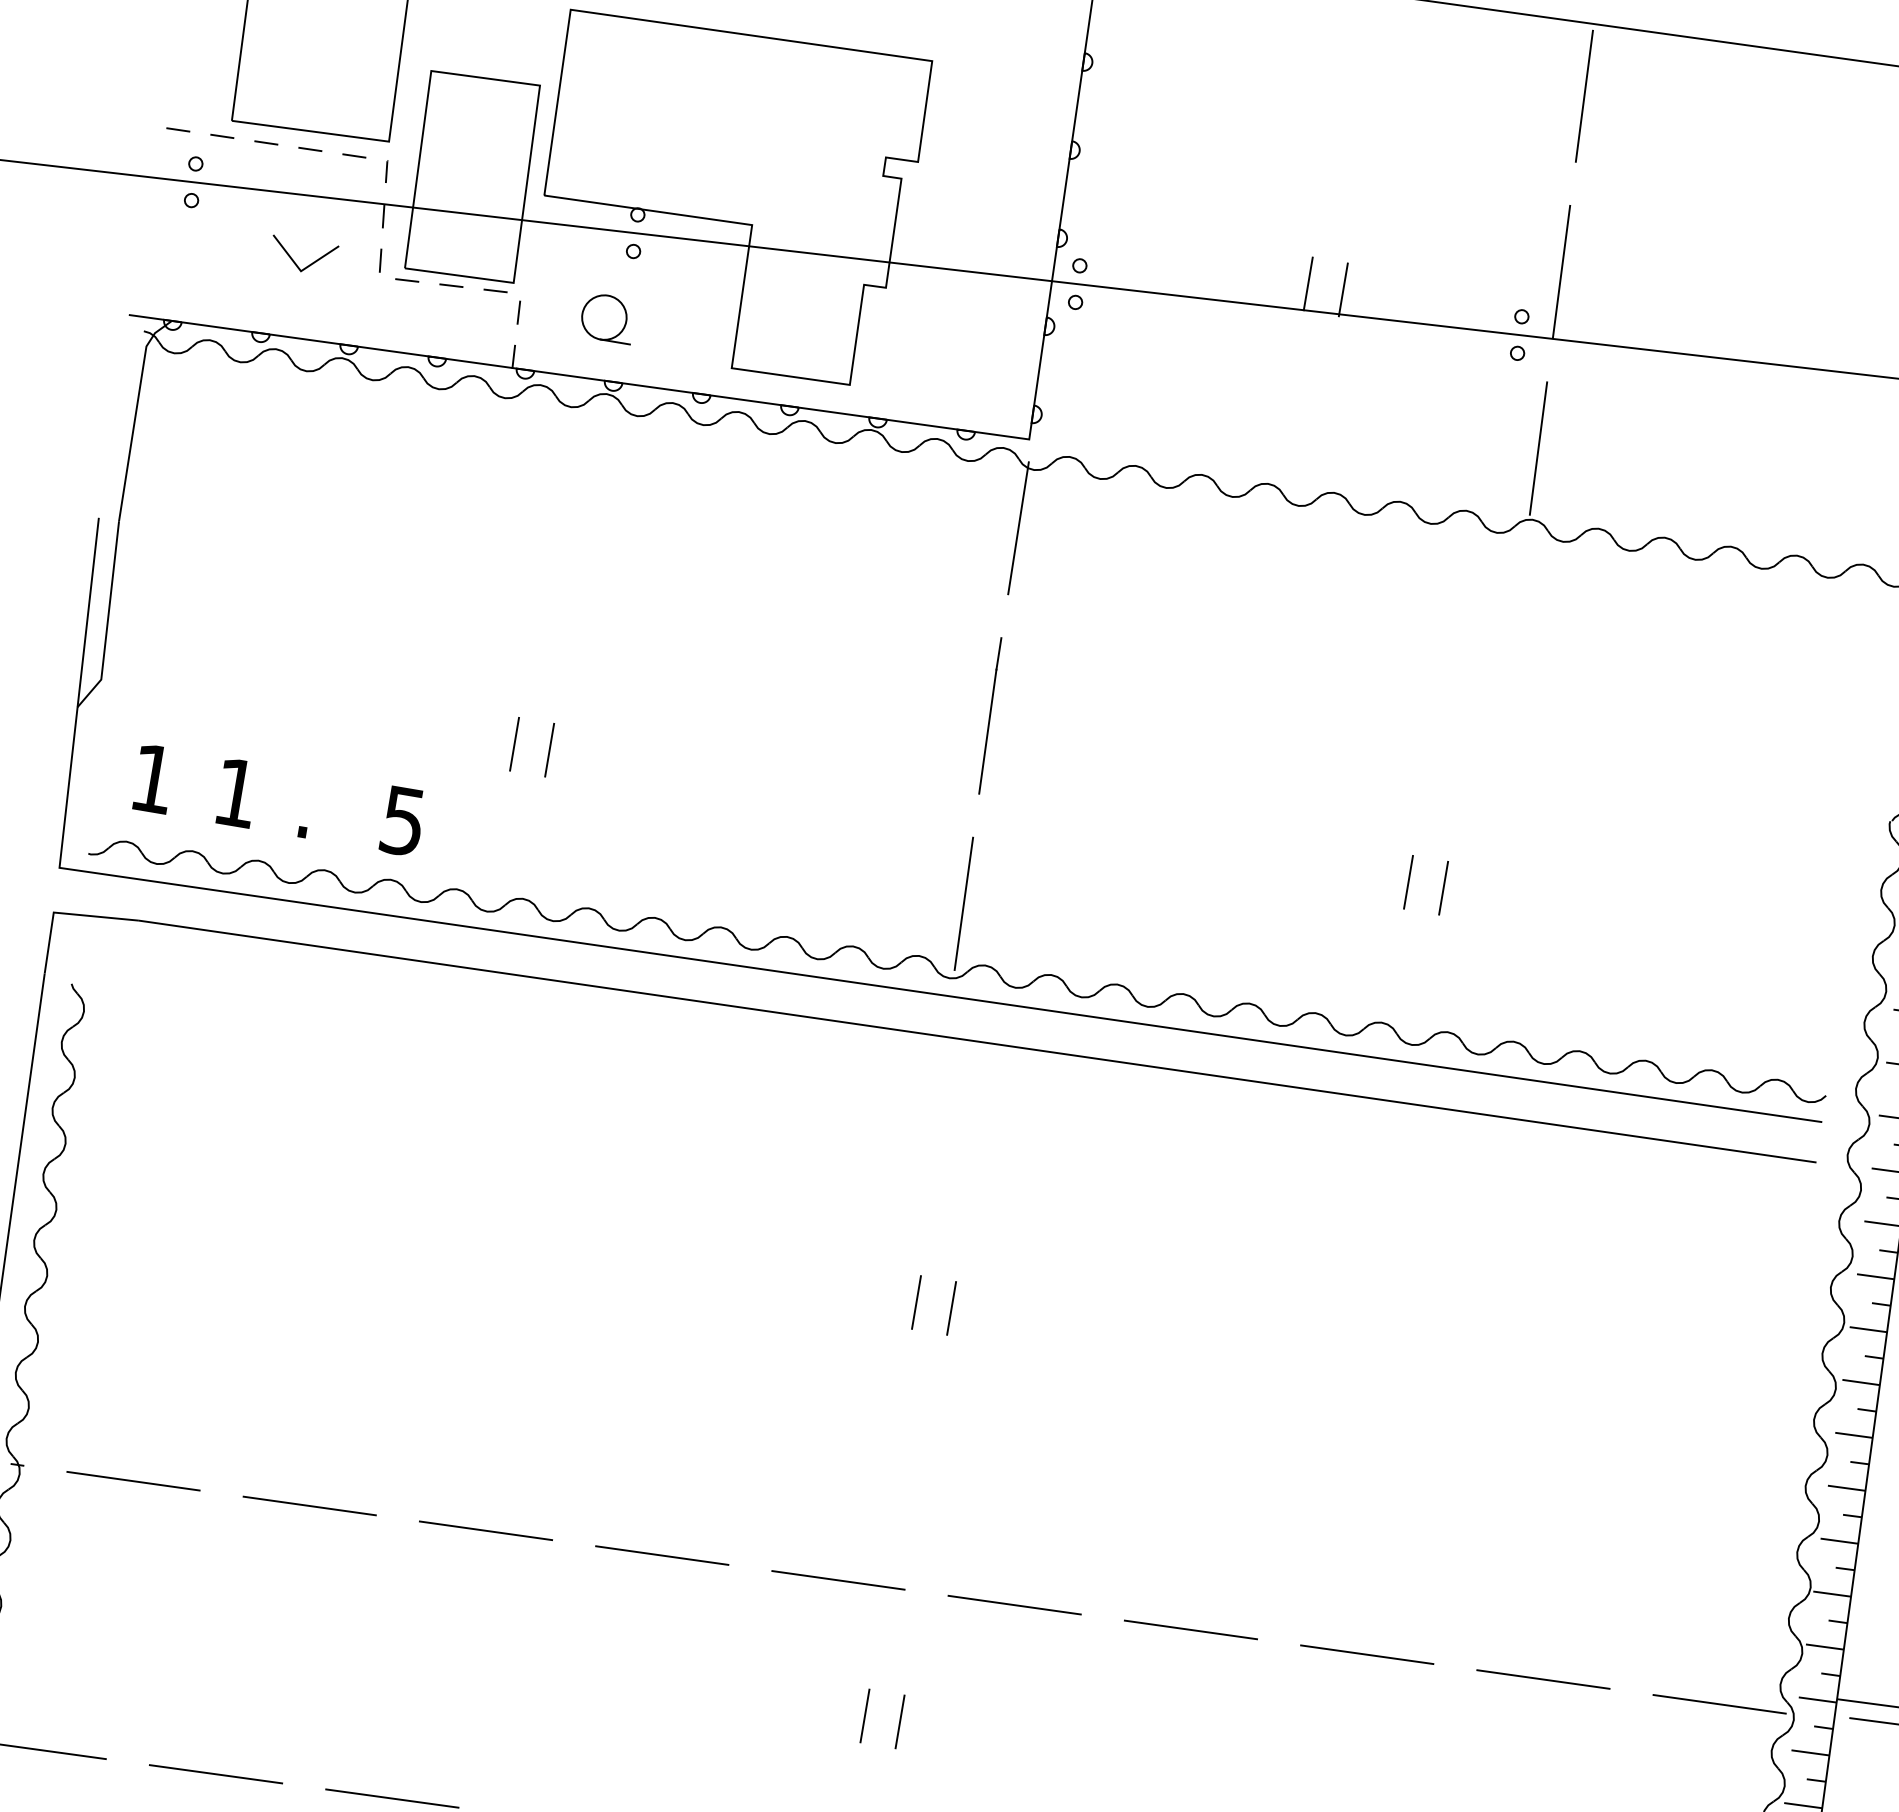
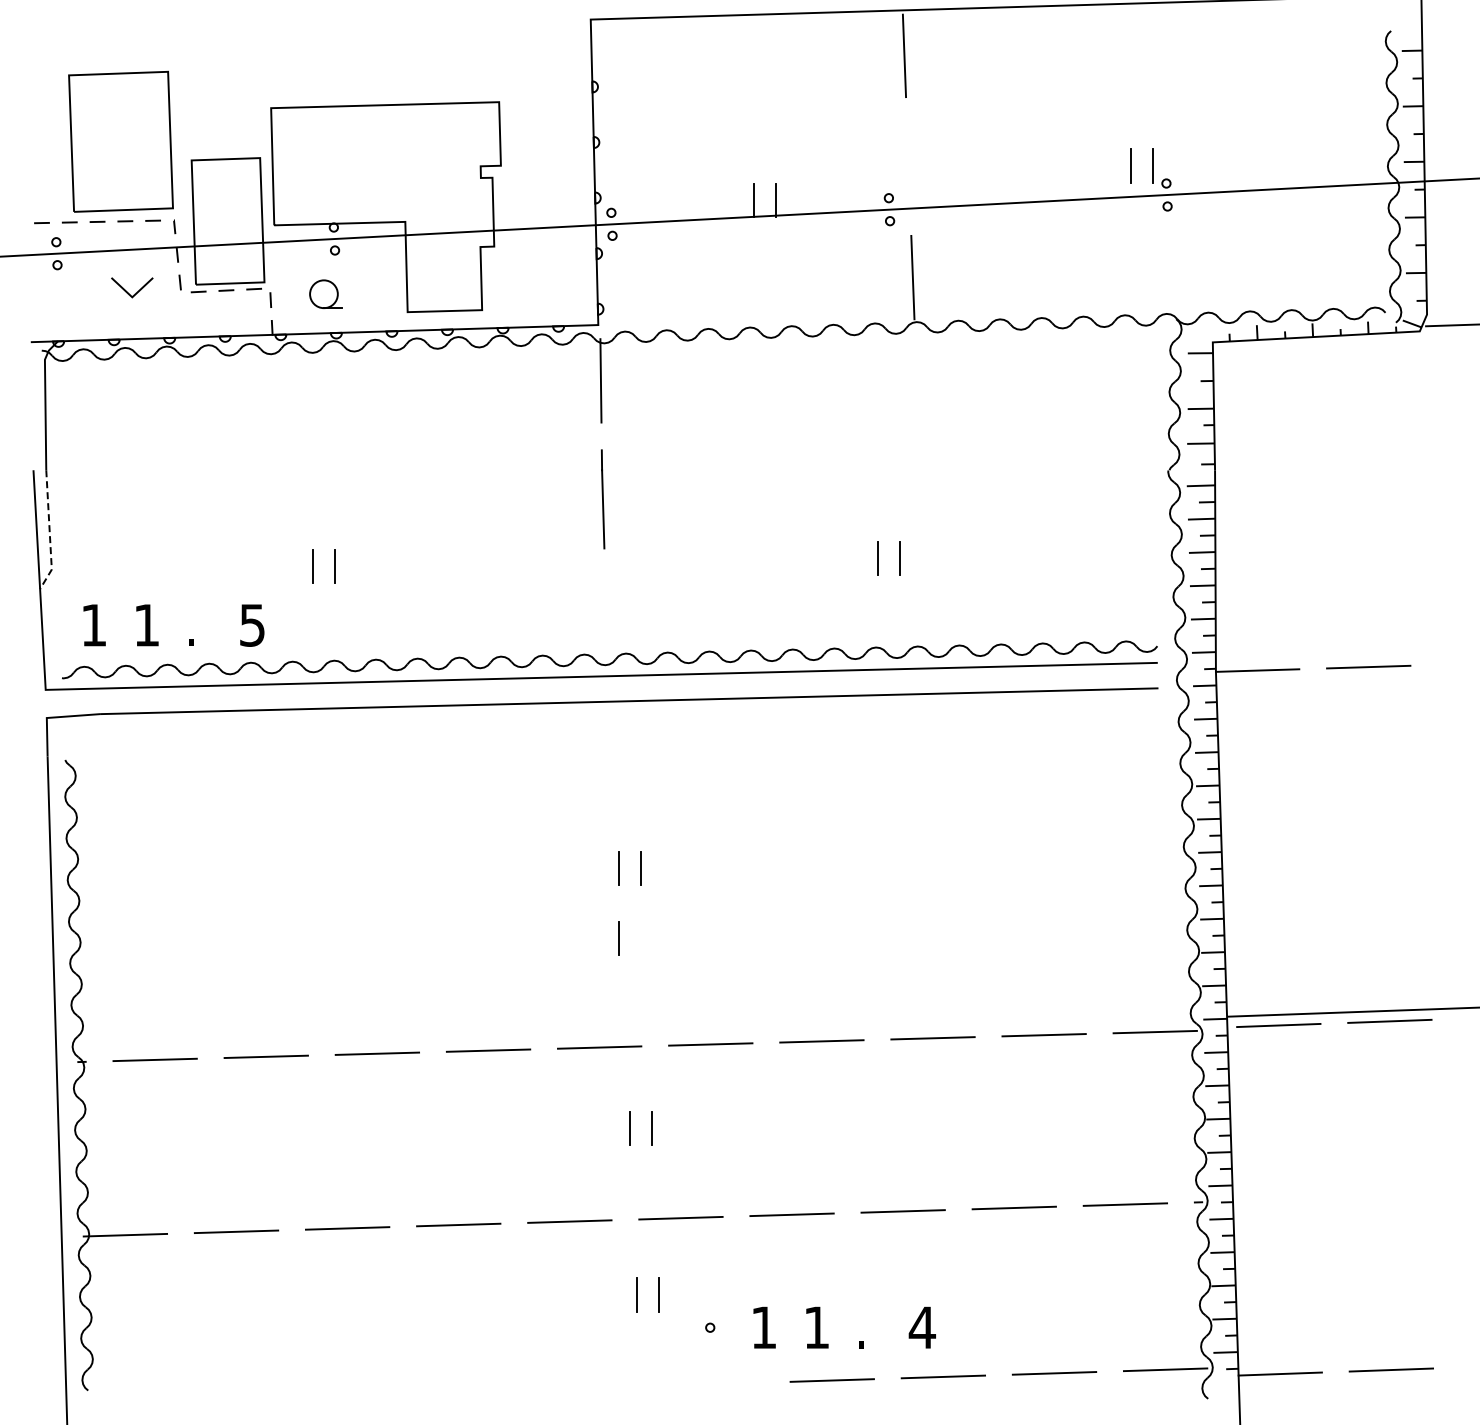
line: (1561, 271) -> (908, 166), removed
line: (107, 618) -> (49, 531), solid -> dashed
line: (964, 903) -> (606, 617), removed
line: (897, 1413) -> (618, 938), added

